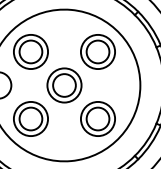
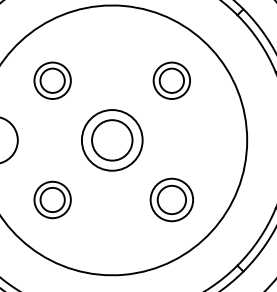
part: (30, 51) -> (51, 79), size x0.6
part: (97, 51) -> (170, 79), size x0.6
part: (30, 118) -> (51, 199), size x0.6
part: (97, 118) -> (170, 199), size x0.7

